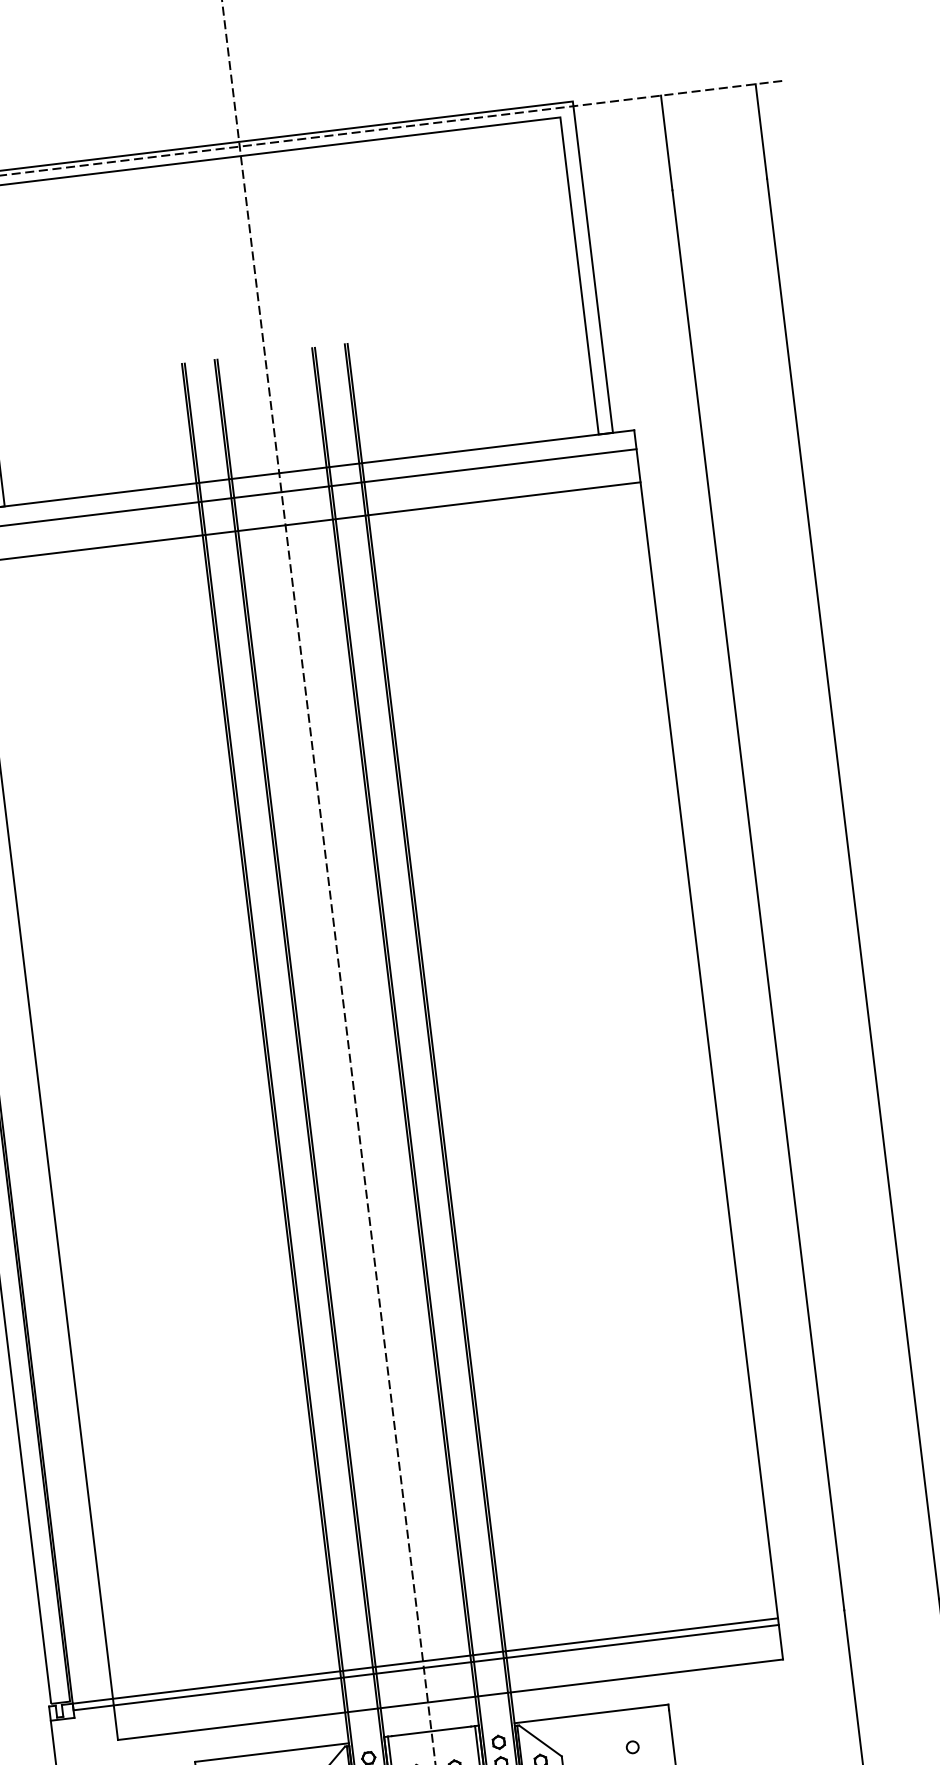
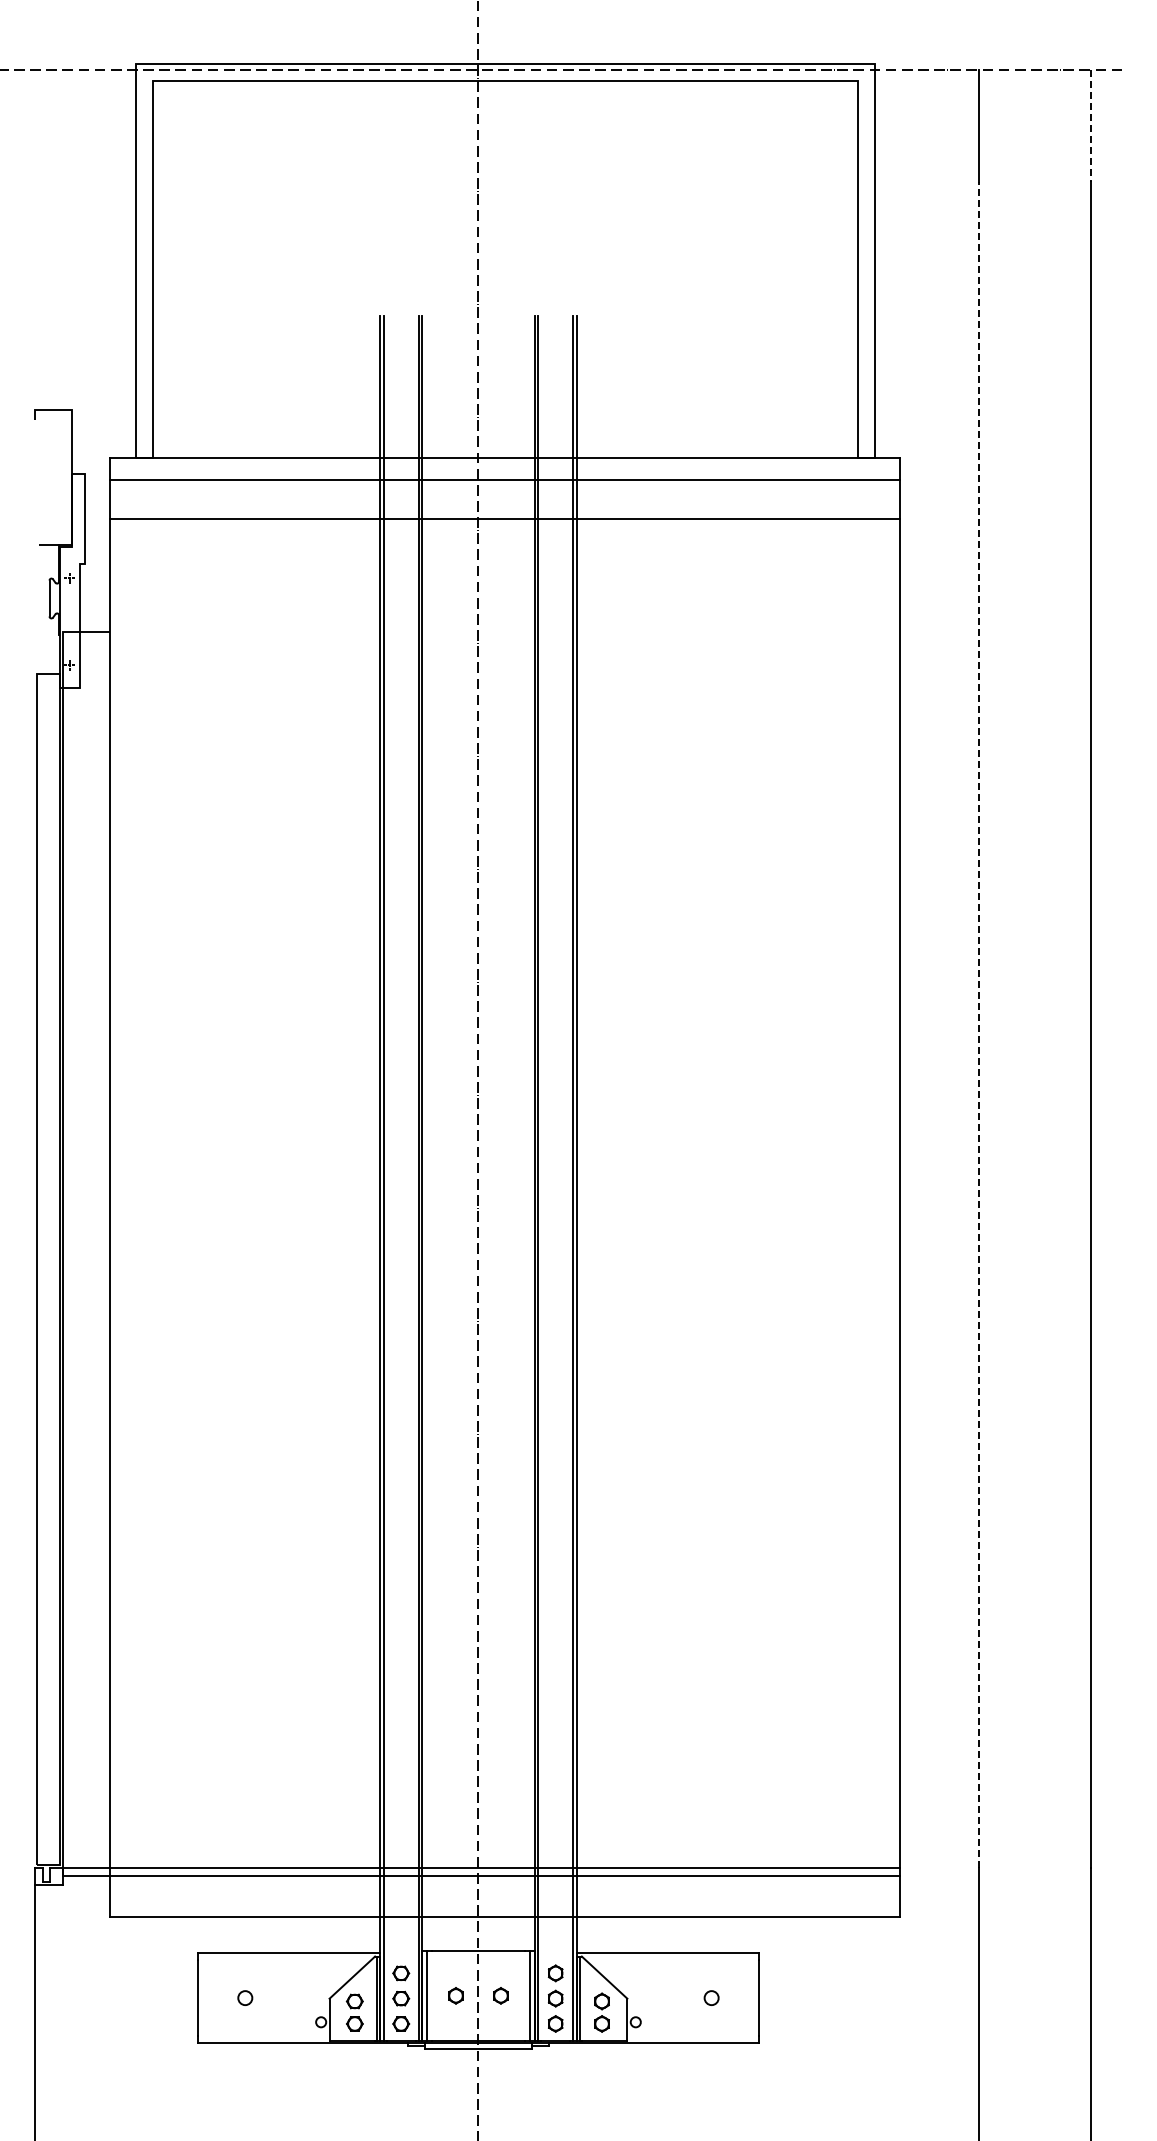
line: (761, 131) -> (1090, 126), solid -> dashed
line: (758, 899) -> (978, 1024), solid -> dashed

